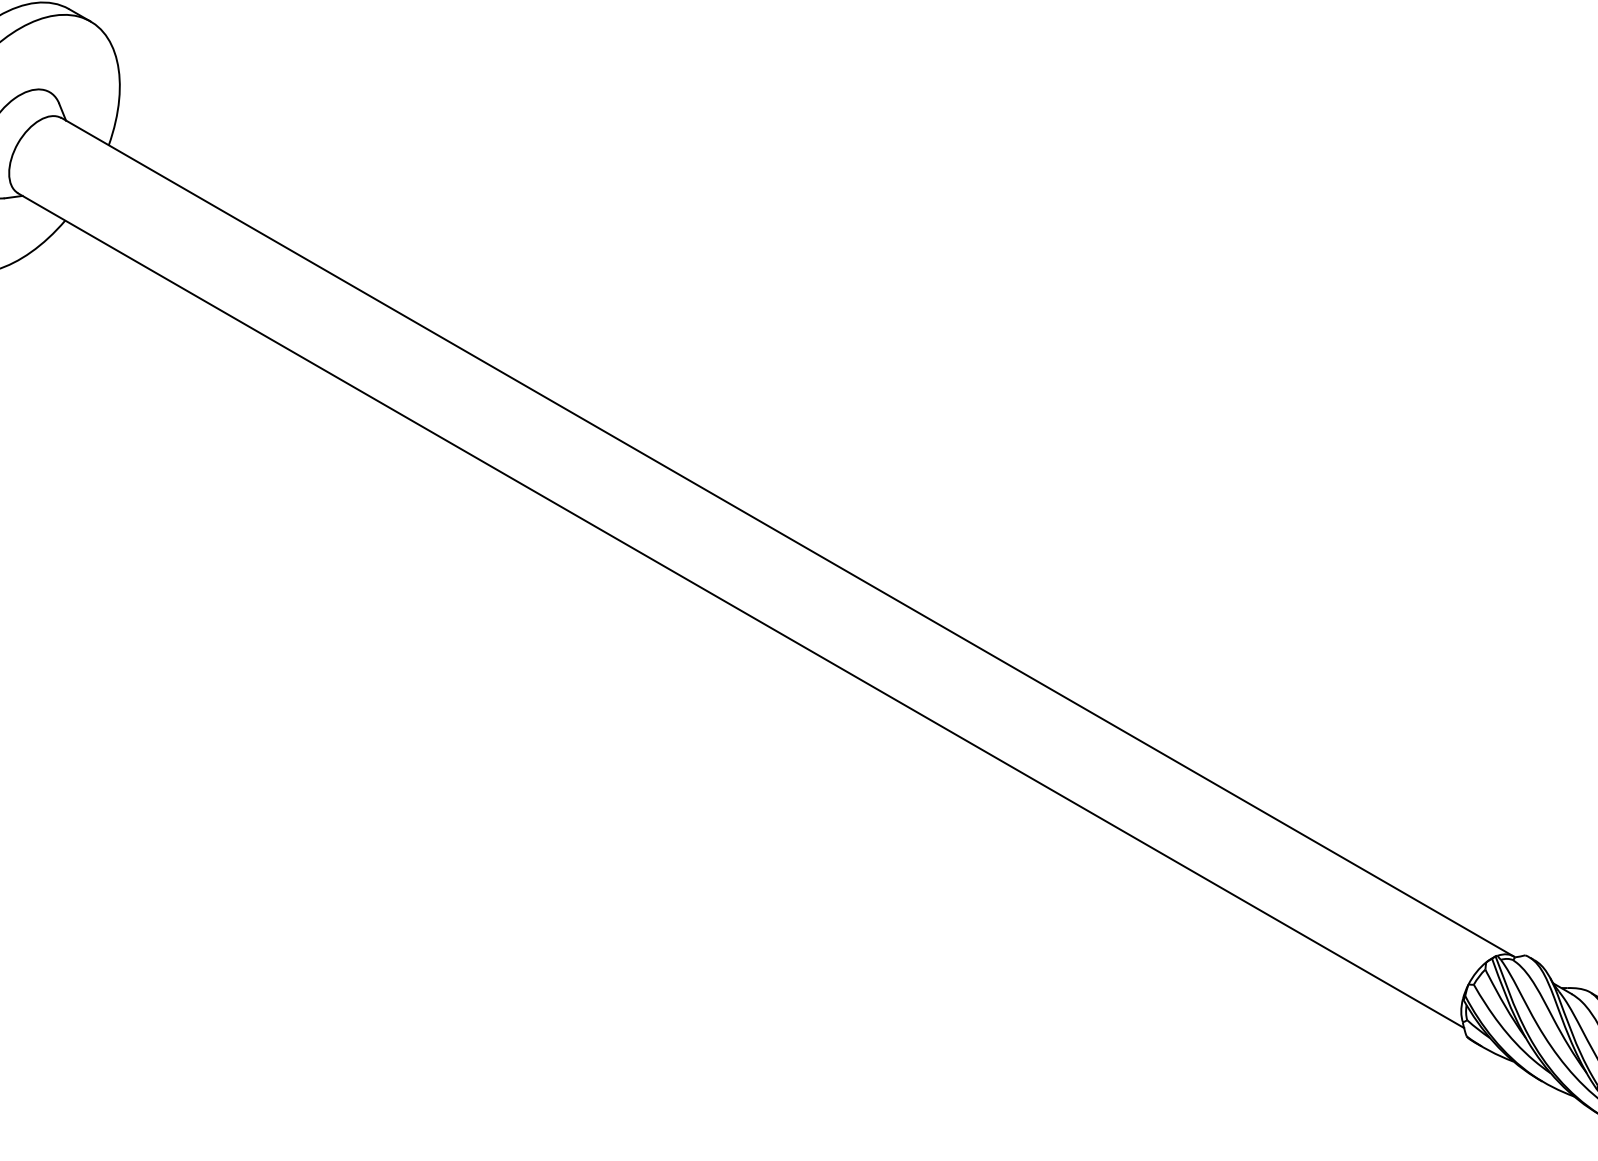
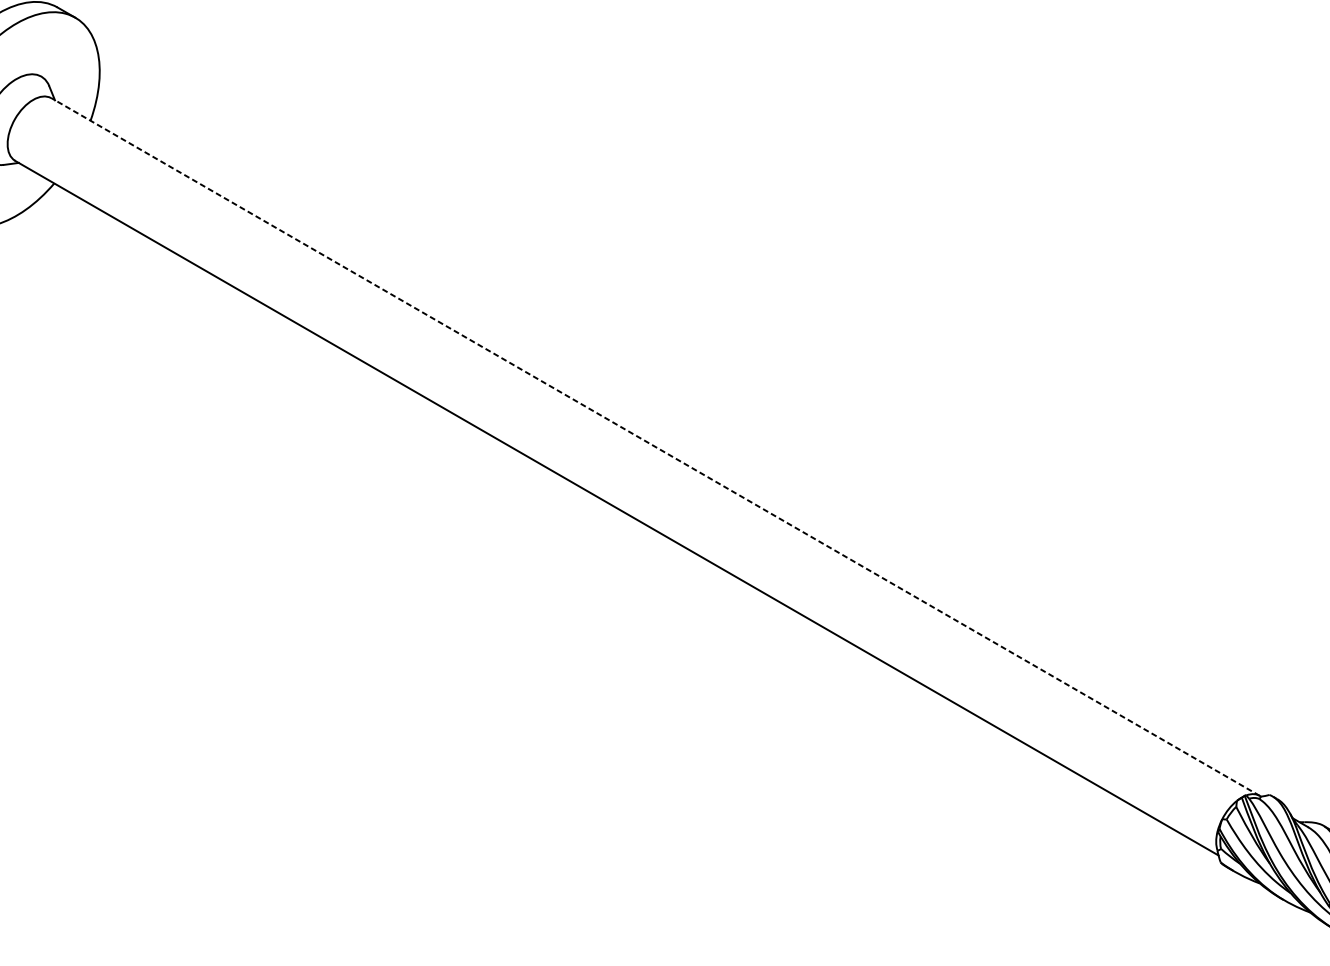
line: (787, 536) -> (655, 446), solid -> dashed

